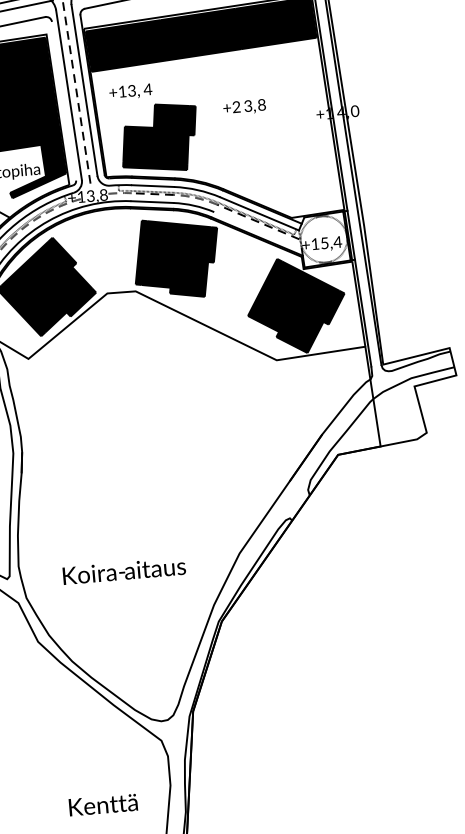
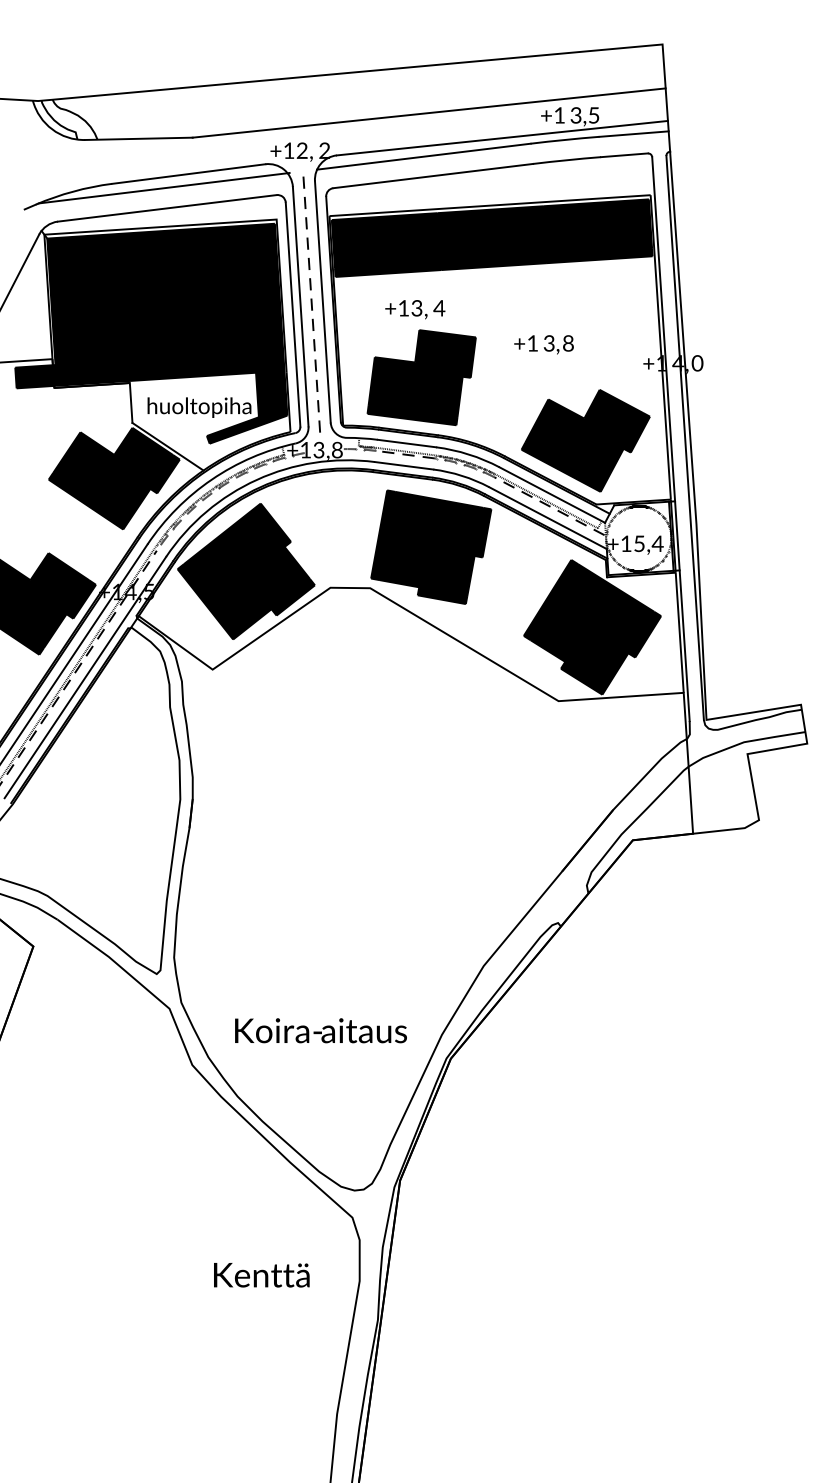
text: (130, 91) -> (415, 309), moved
line: (63, 101) -> (292, 314), added
text: (236, 107) -> (532, 343), +2 -> +1
part: (280, 173) -> (585, 440), added
line: (257, 230) -> (547, 518), added
text: (123, 570) -> (320, 1030), moved
text: (103, 805) -> (261, 1275), moved

